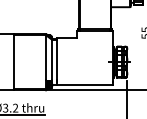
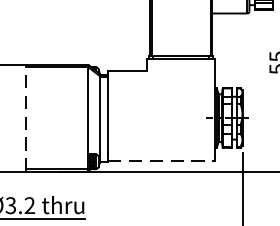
line: (13, 61) -> (25, 116), solid -> dashed
line: (85, 84) -> (162, 160), solid -> dashed

